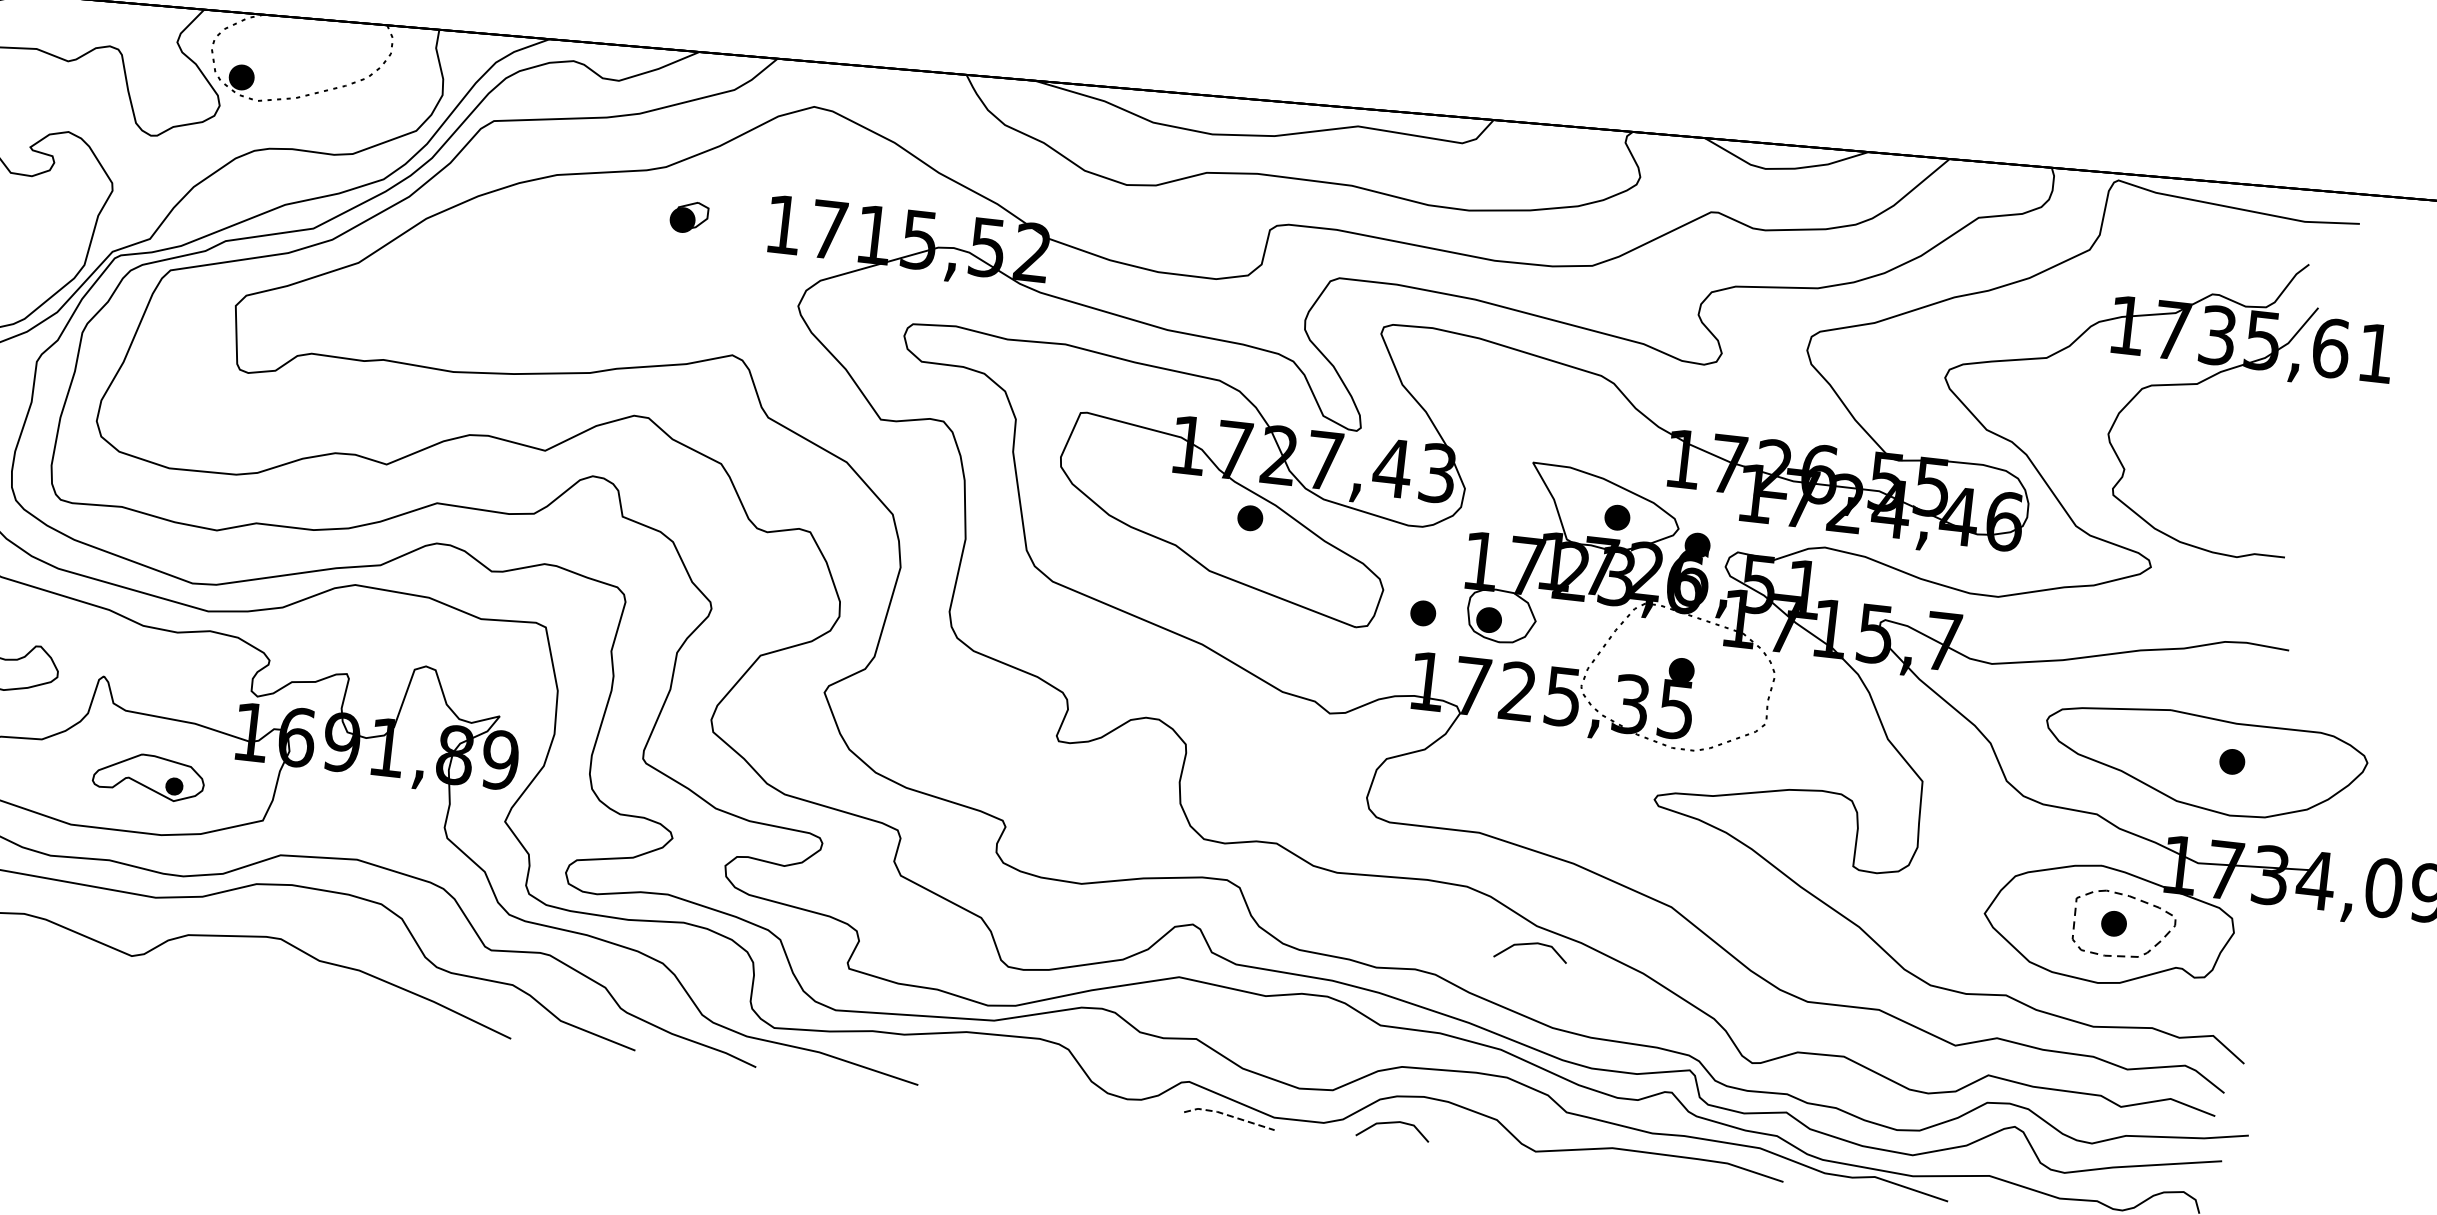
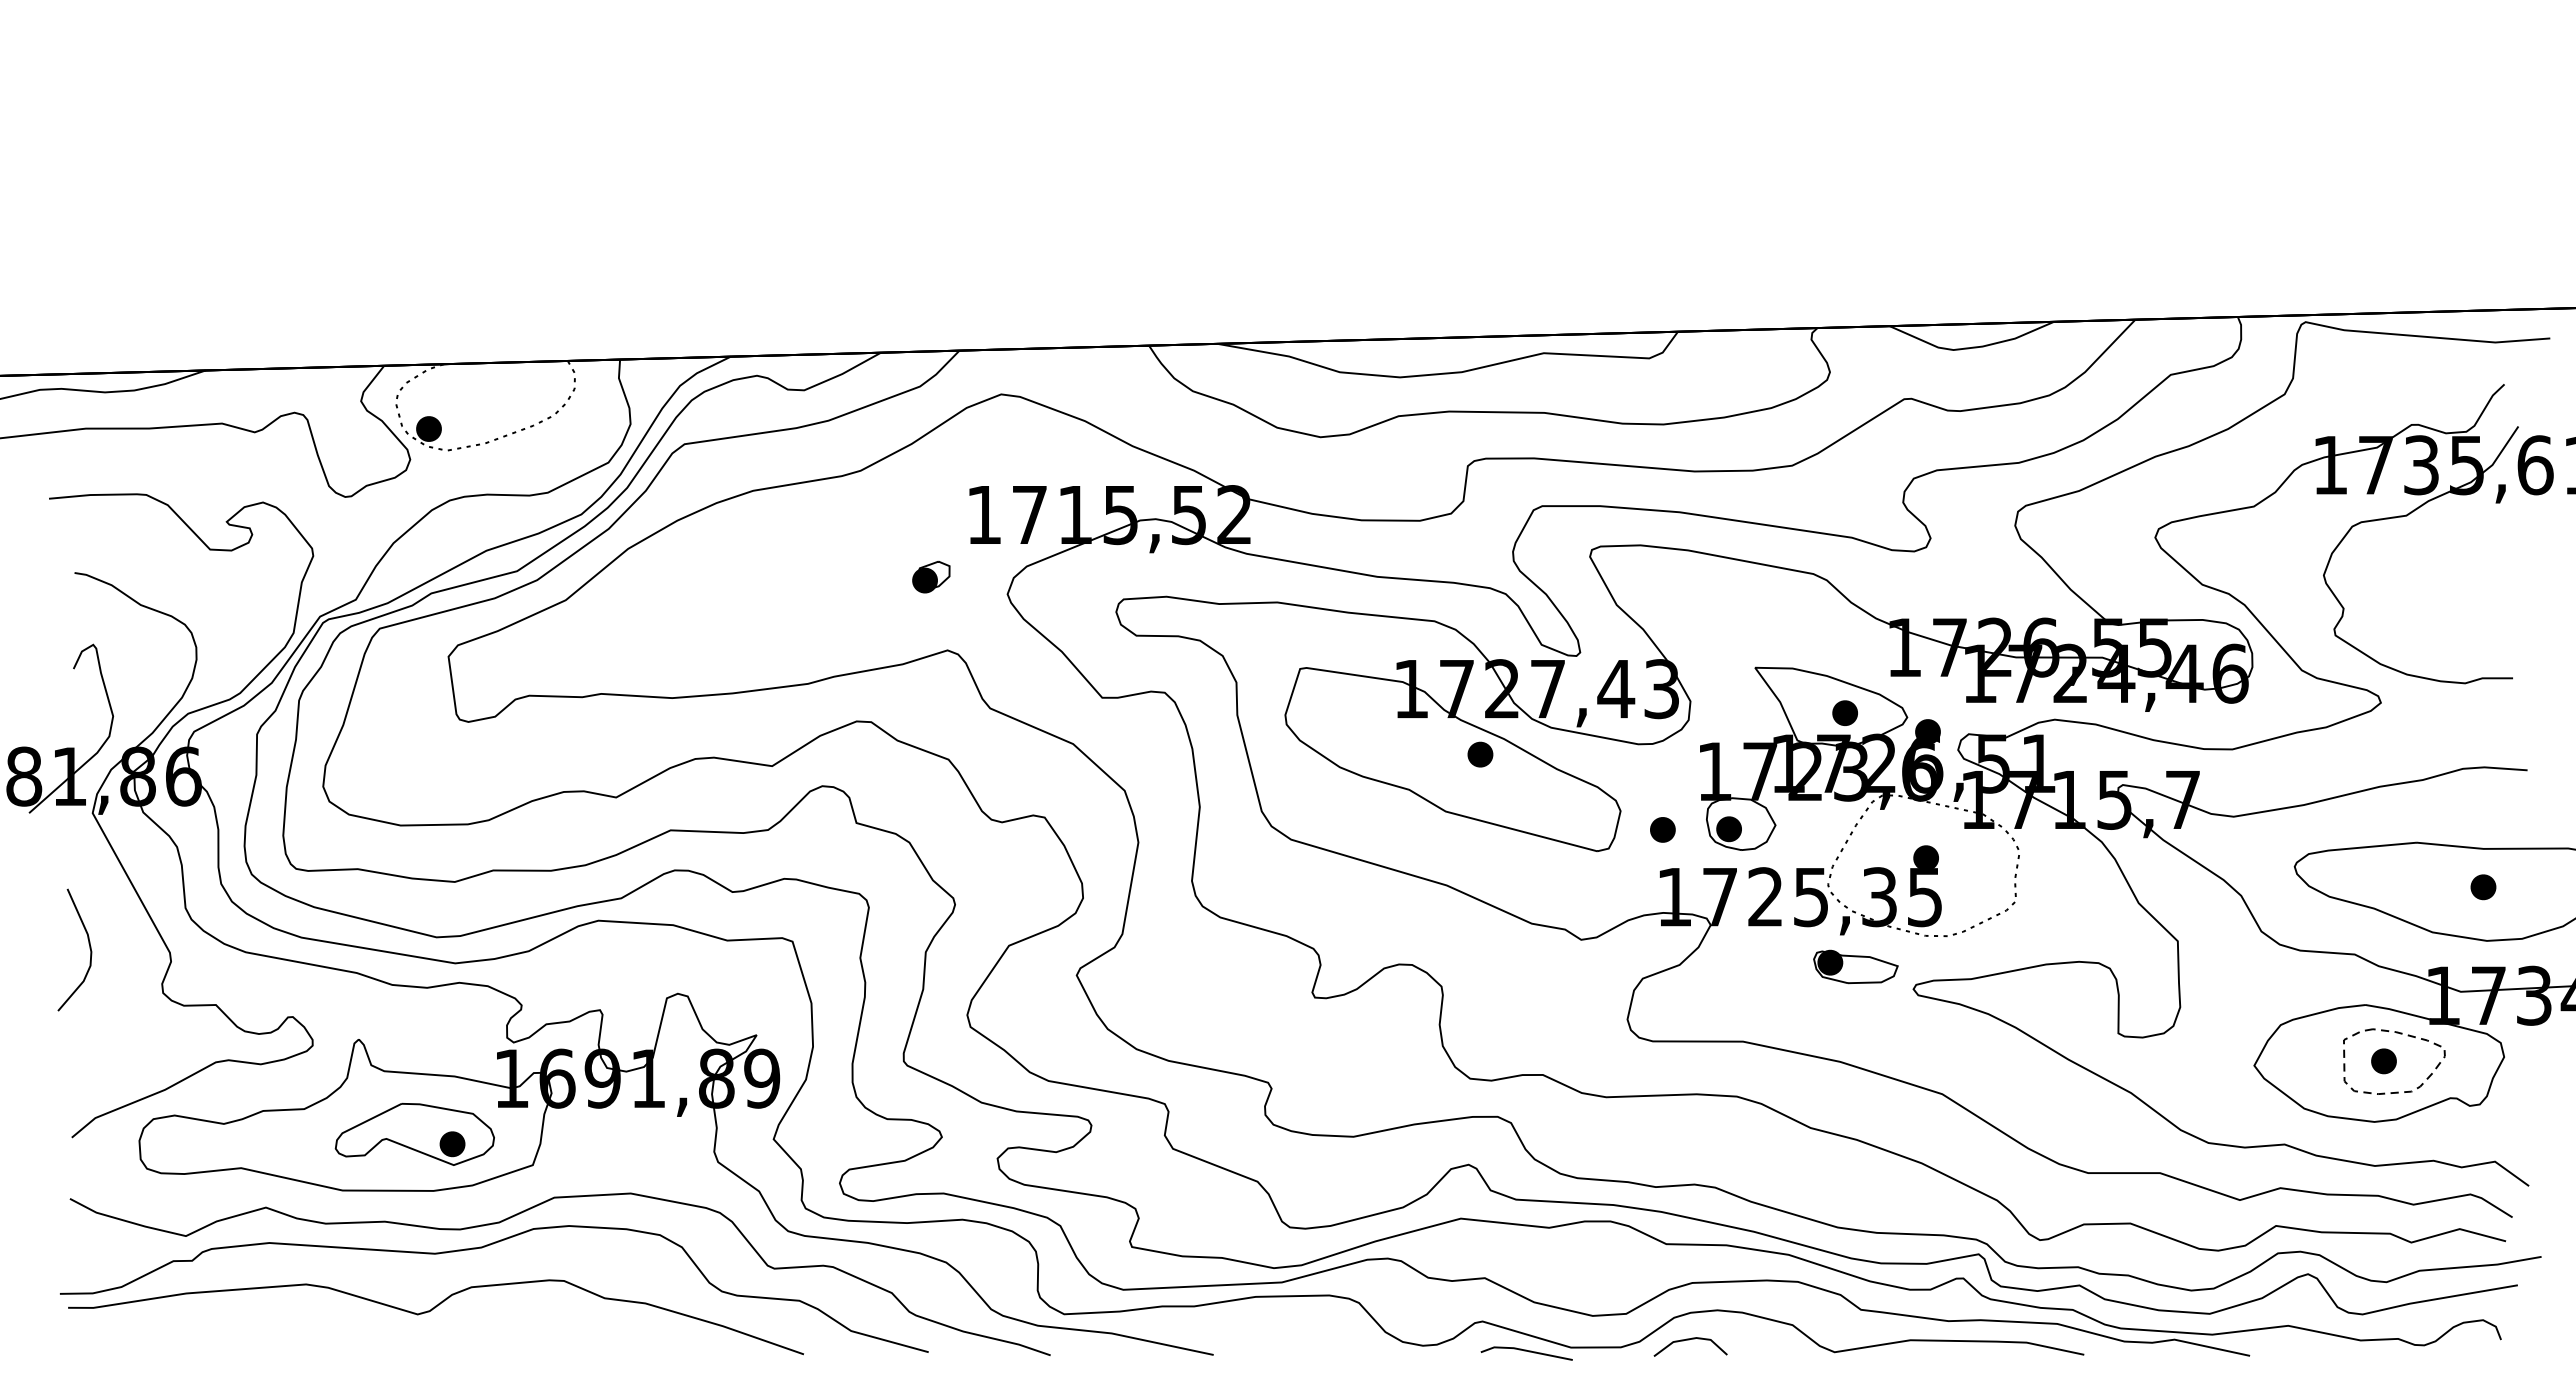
part: (689, 217) -> (931, 577), moved
part: (1599, 770) -> (1855, 966), added
part: (148, 775) -> (414, 1133), size x1.43
line: (1530, 945) -> (1806, 1147), removed
line: (1228, 1115) -> (1525, 1350), dashed -> solid

